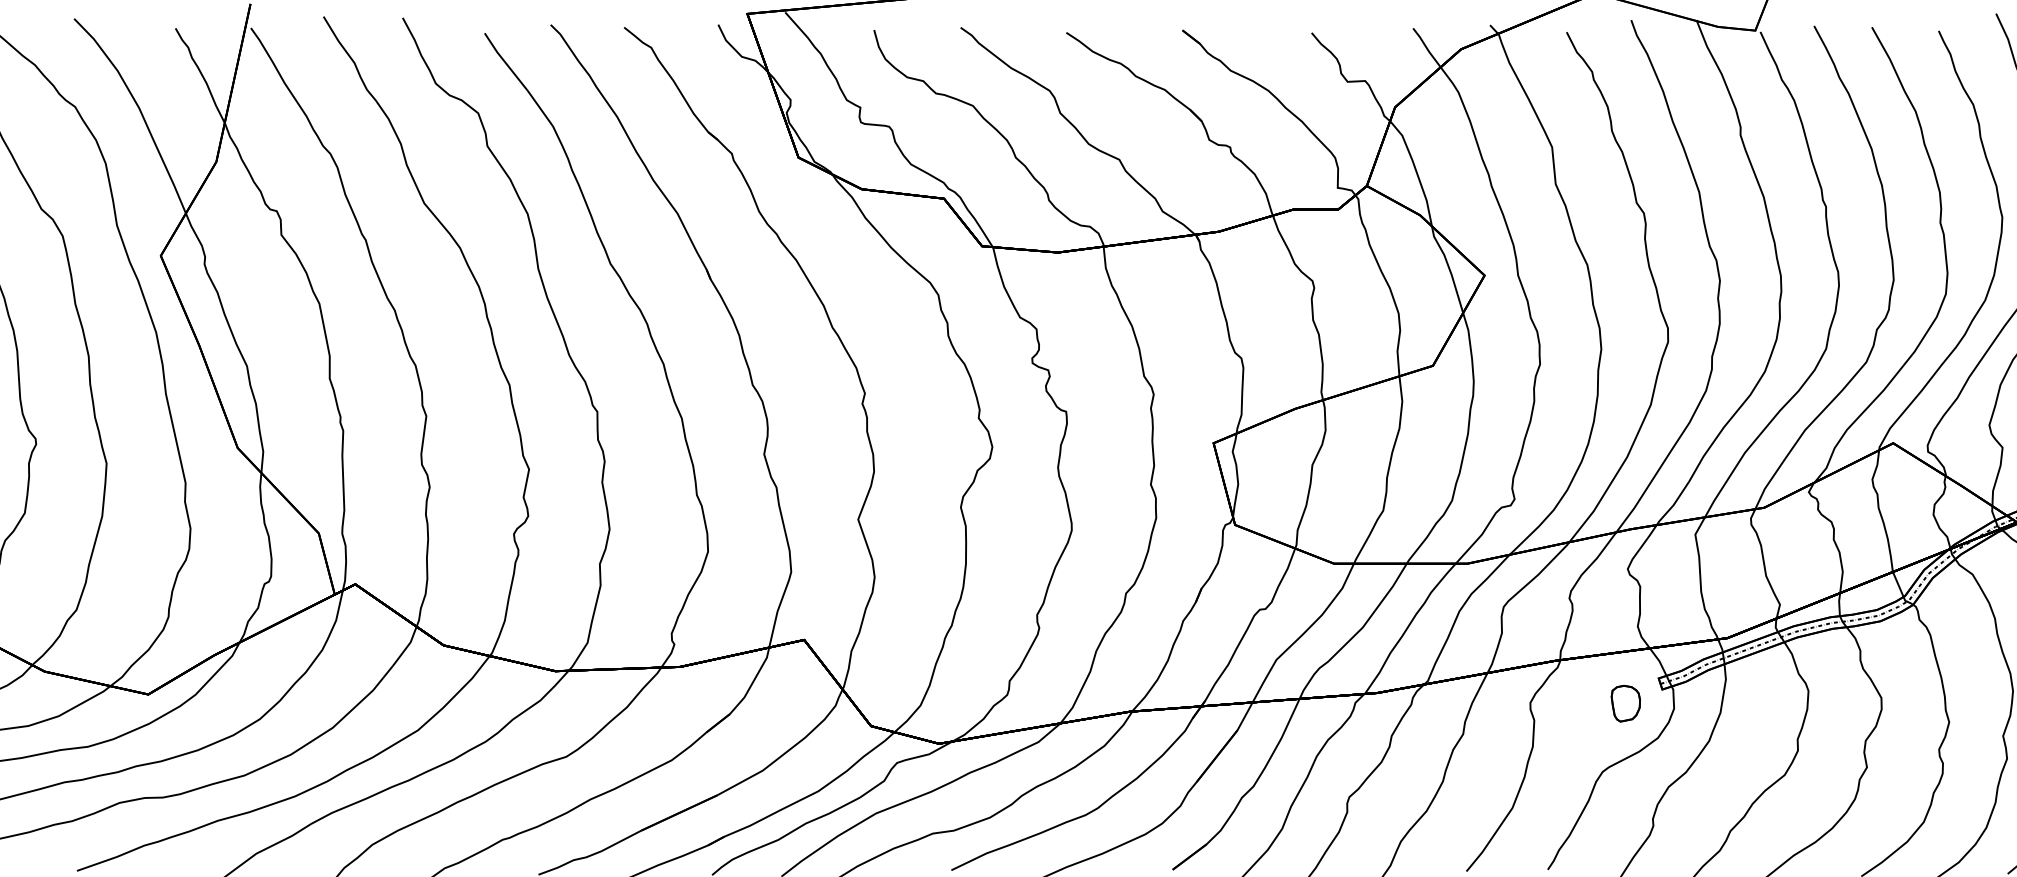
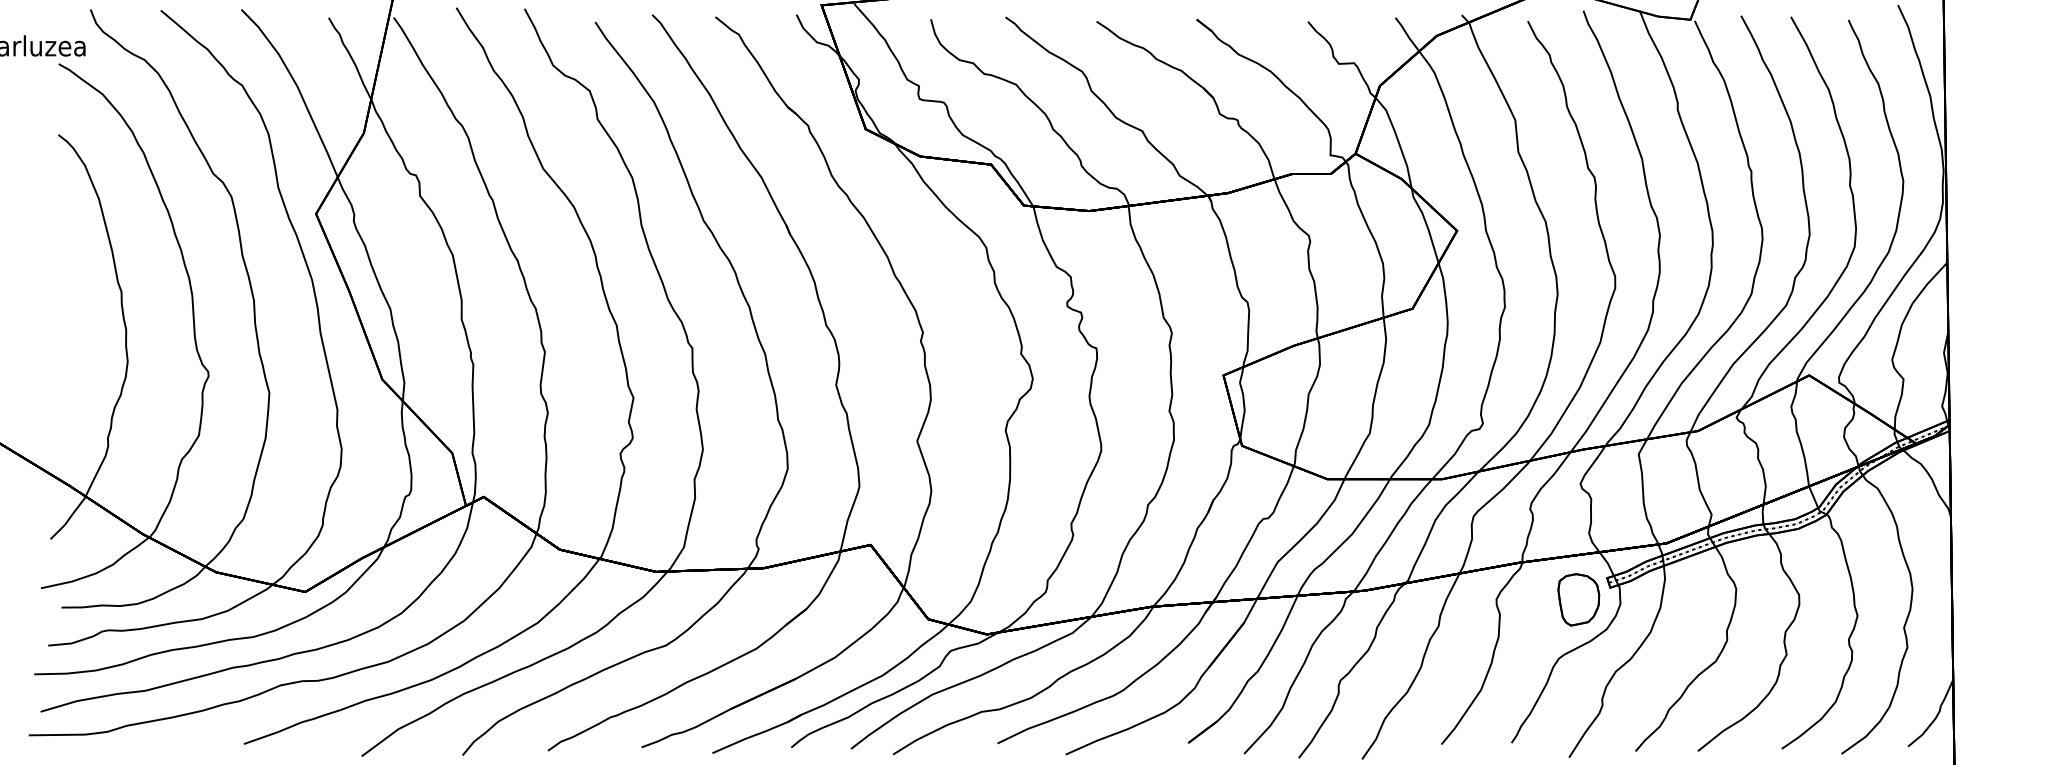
part: (1625, 703) -> (1578, 599), size x1.67

